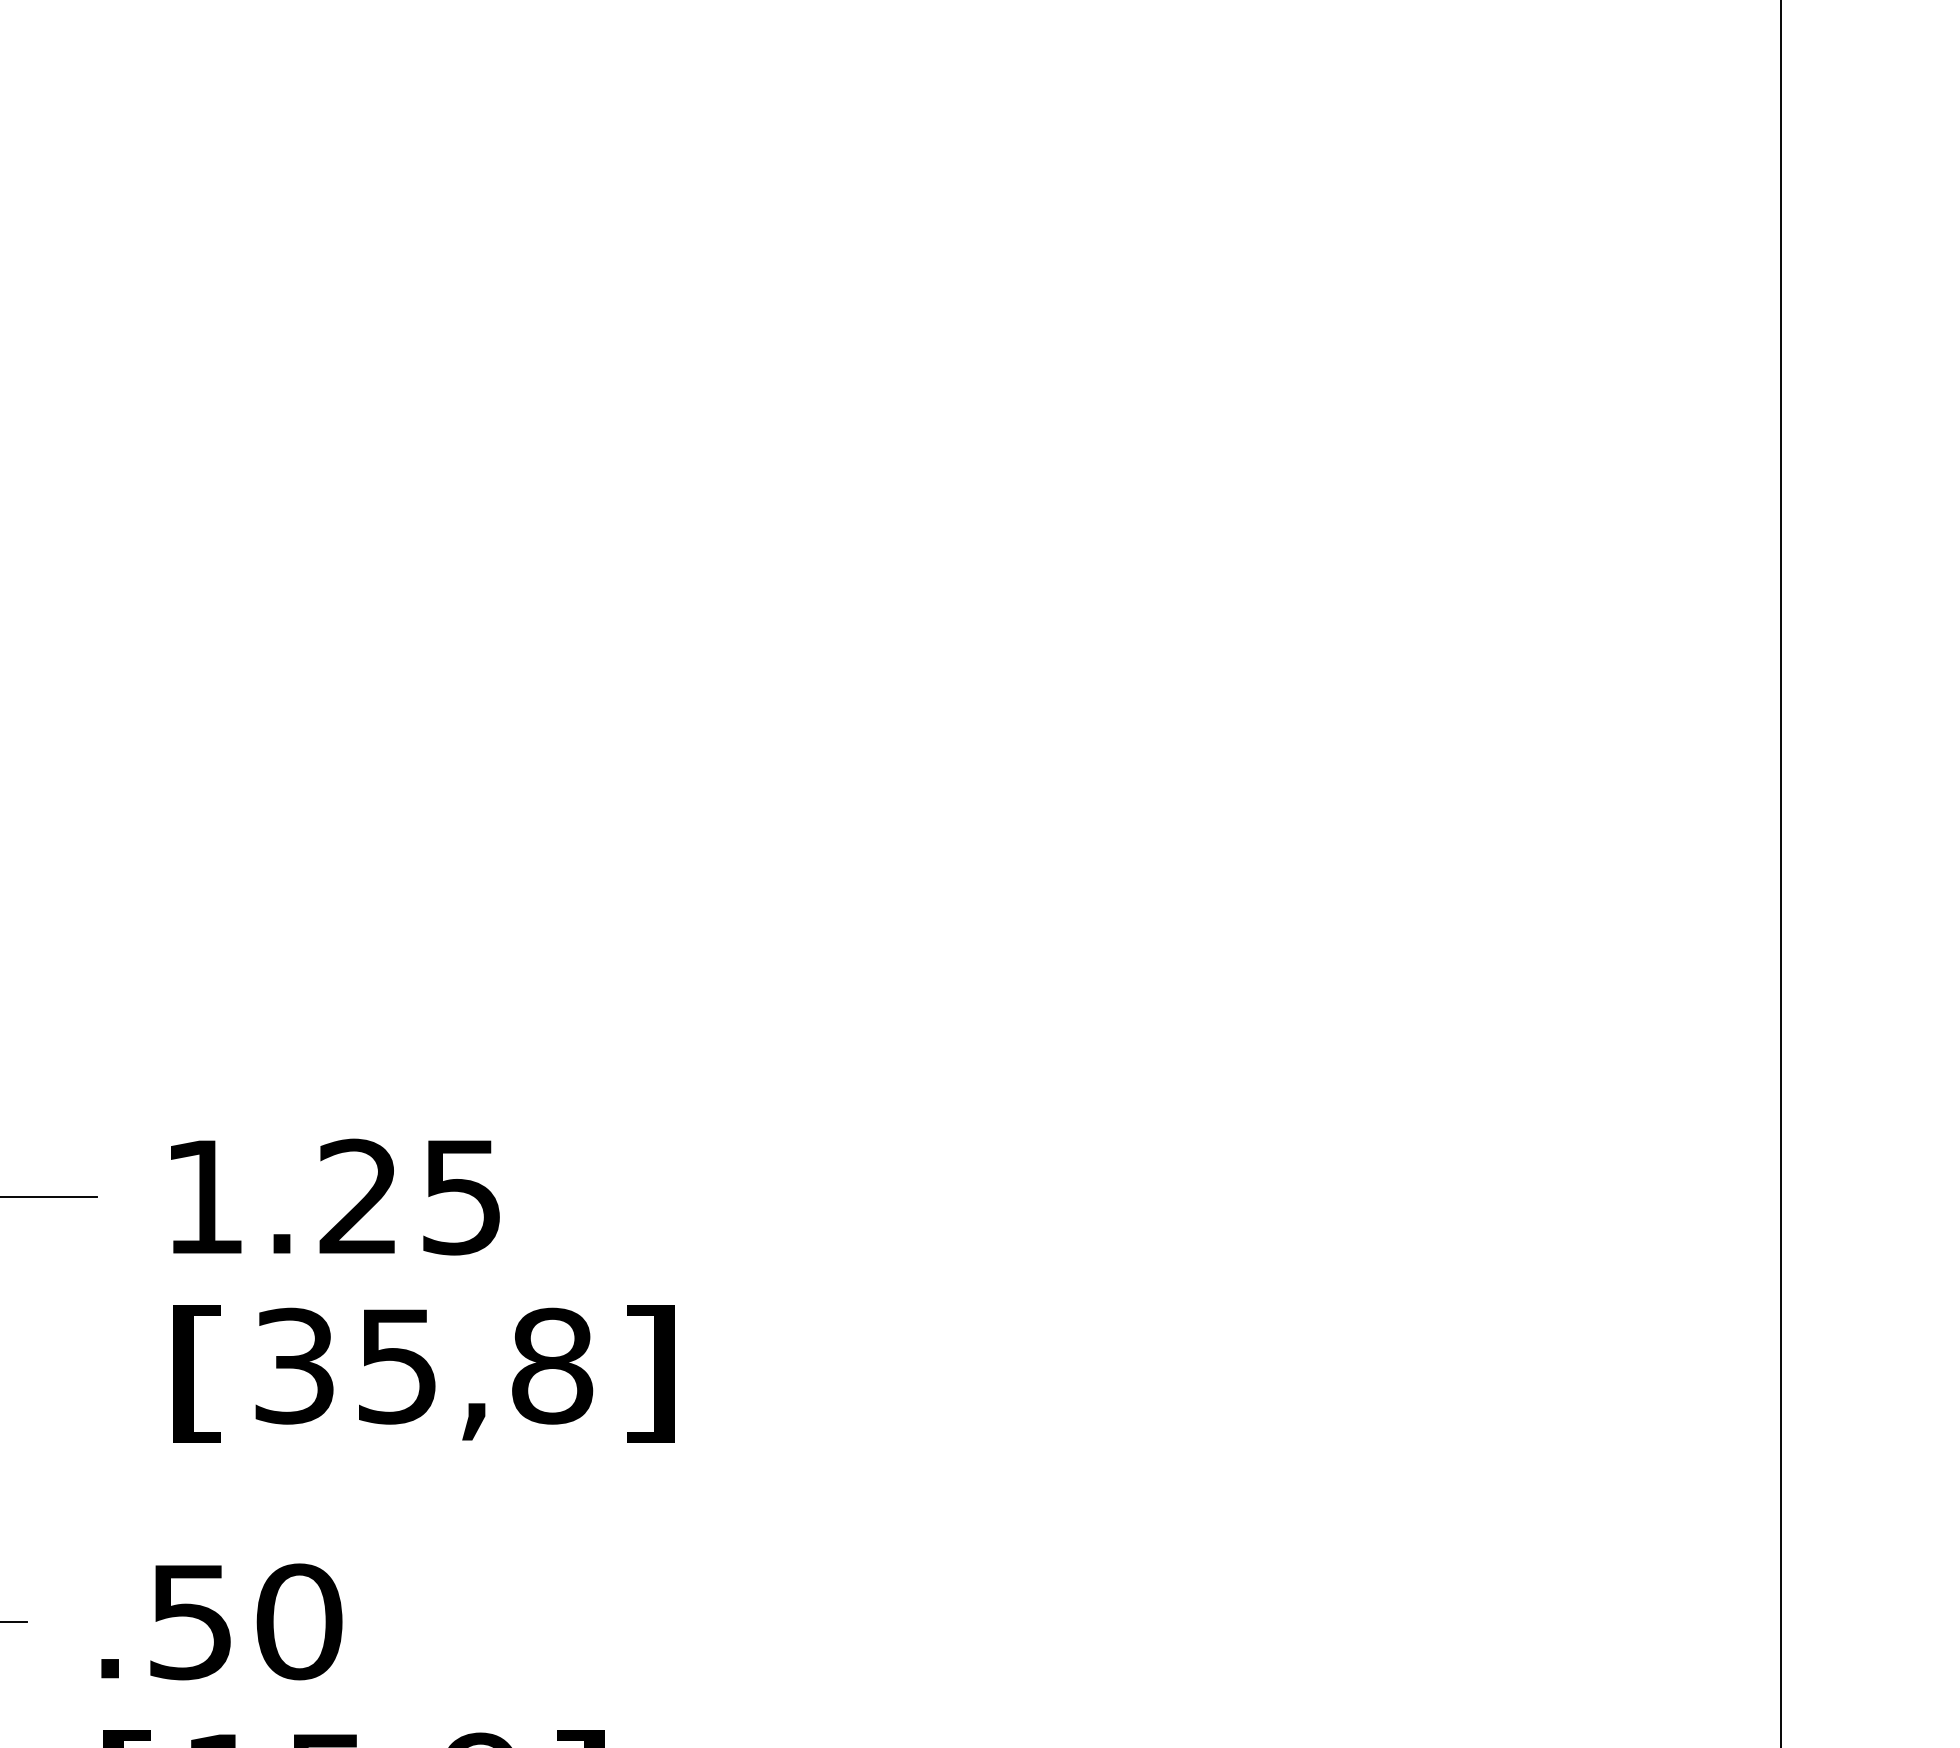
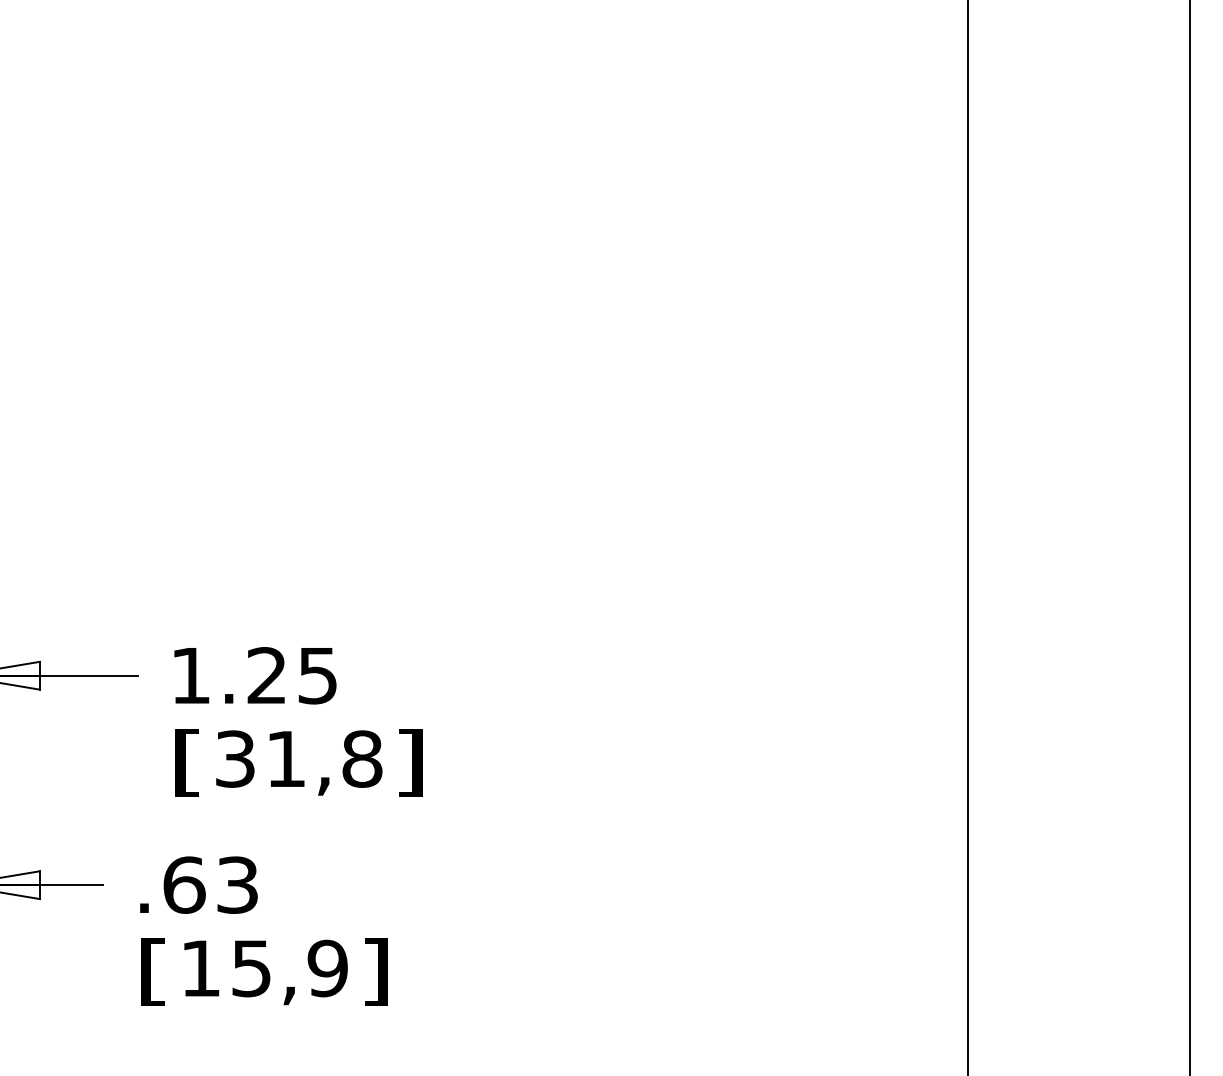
text: (396, 1366) -> (285, 759), 35,8 -> 31,8
text: (244, 1620) -> (210, 884), .50 -> .63

